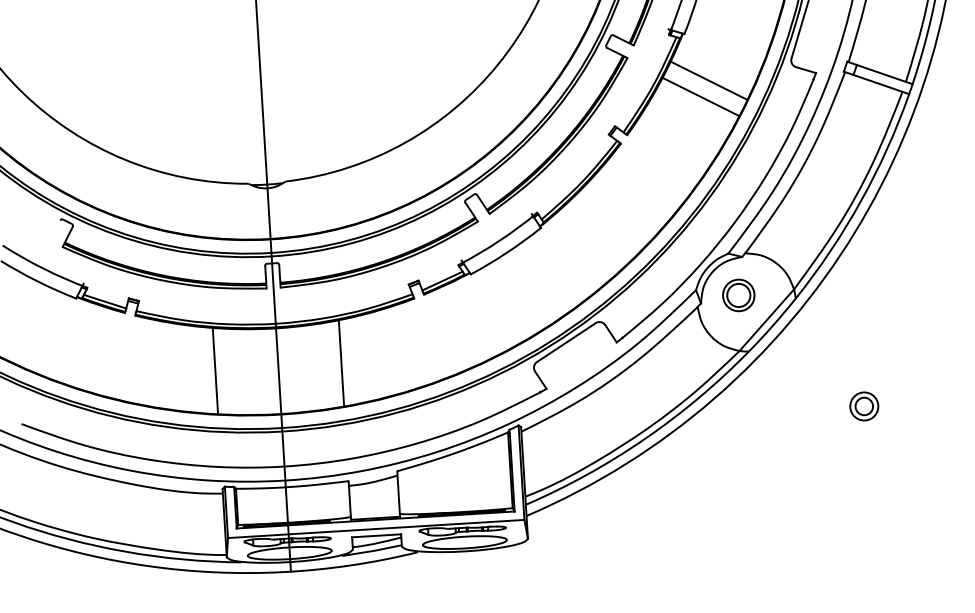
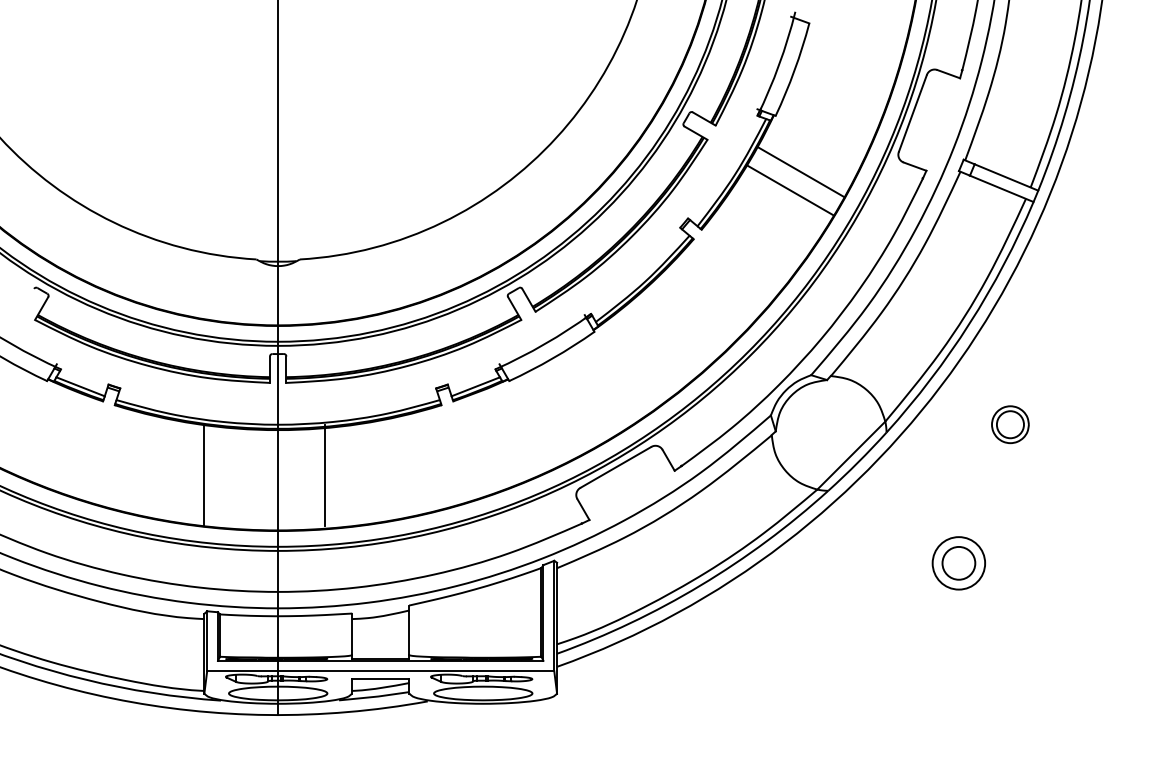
part: (738, 295) -> (1010, 424), moved
line: (341, 363) -> (325, 475), moved
part: (863, 405) -> (958, 562), size x1.6

